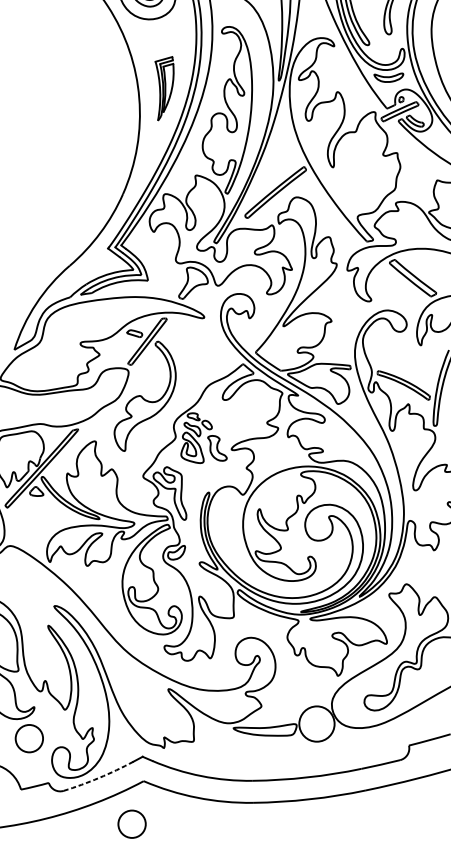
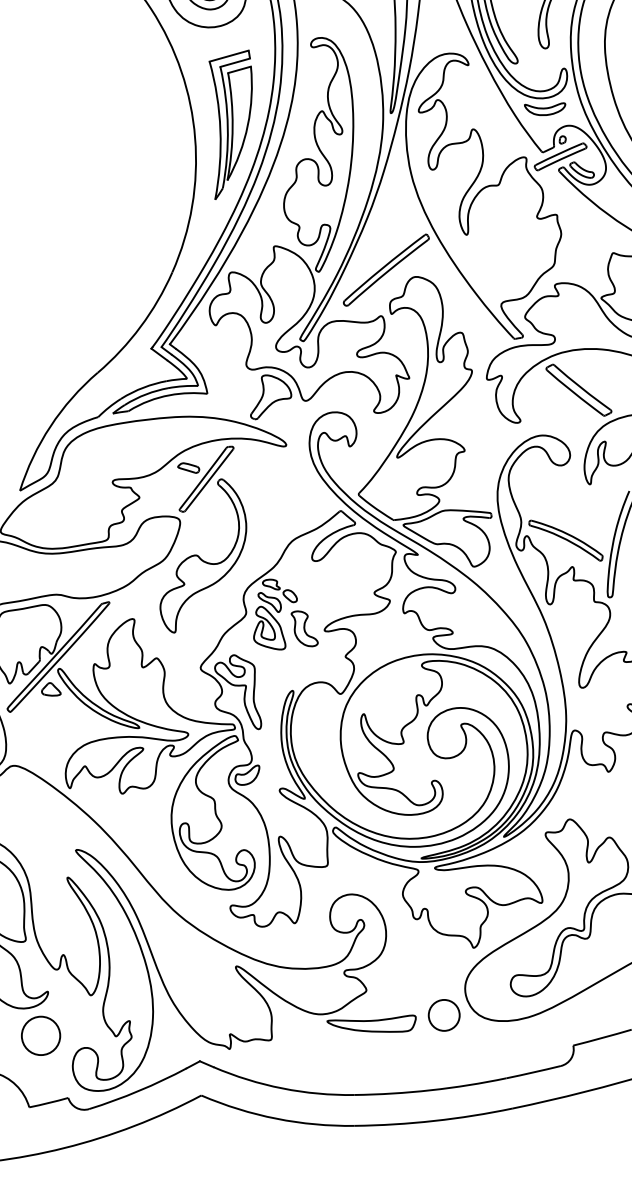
part: (164, 88) -> (230, 124), size x1.67
circle: (316, 723) -> (443, 1014), size x0.62
arc: (98, 777) -> (138, 1090), dashed -> solid
circle: (132, 823) -> (185, 1155), removed

